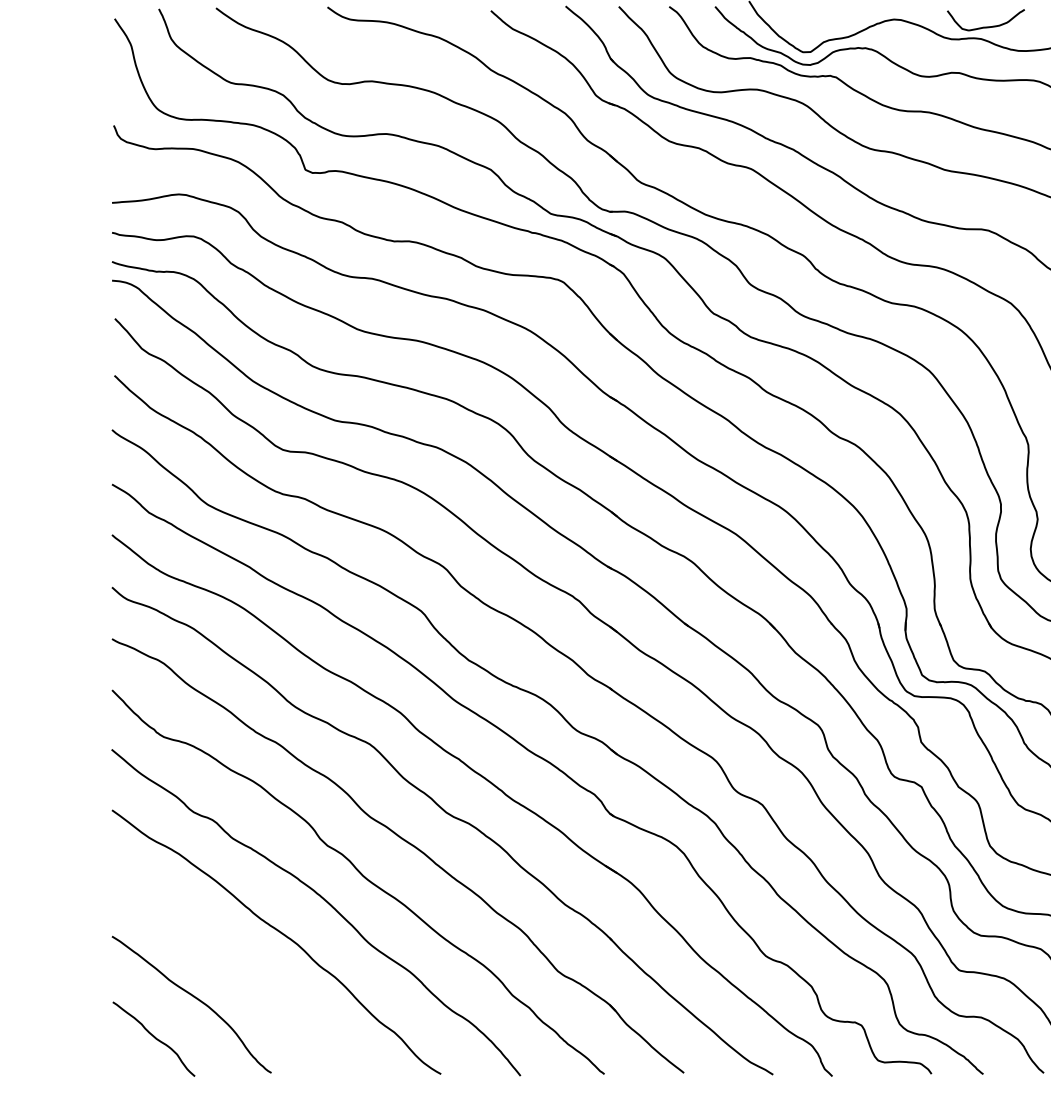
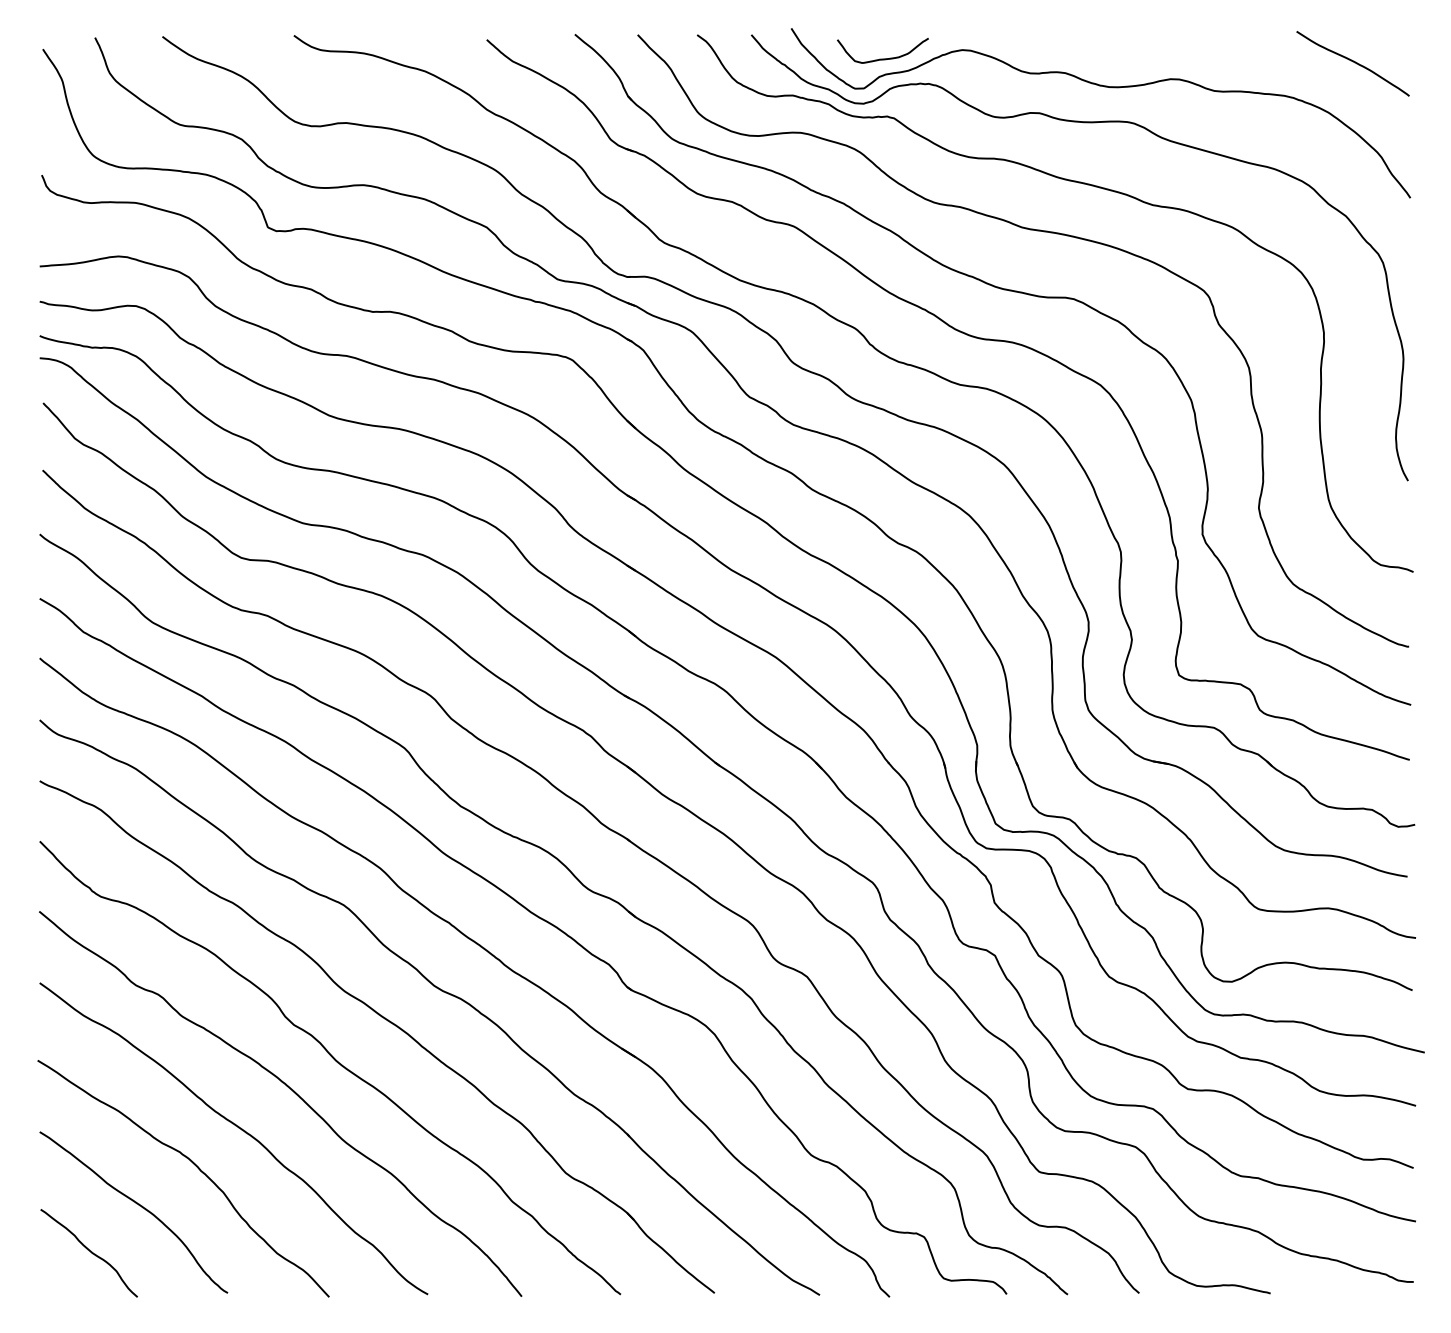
curve: (985, 26) -> (882, 58), moved
curve: (244, 965) -> (195, 1166), added

